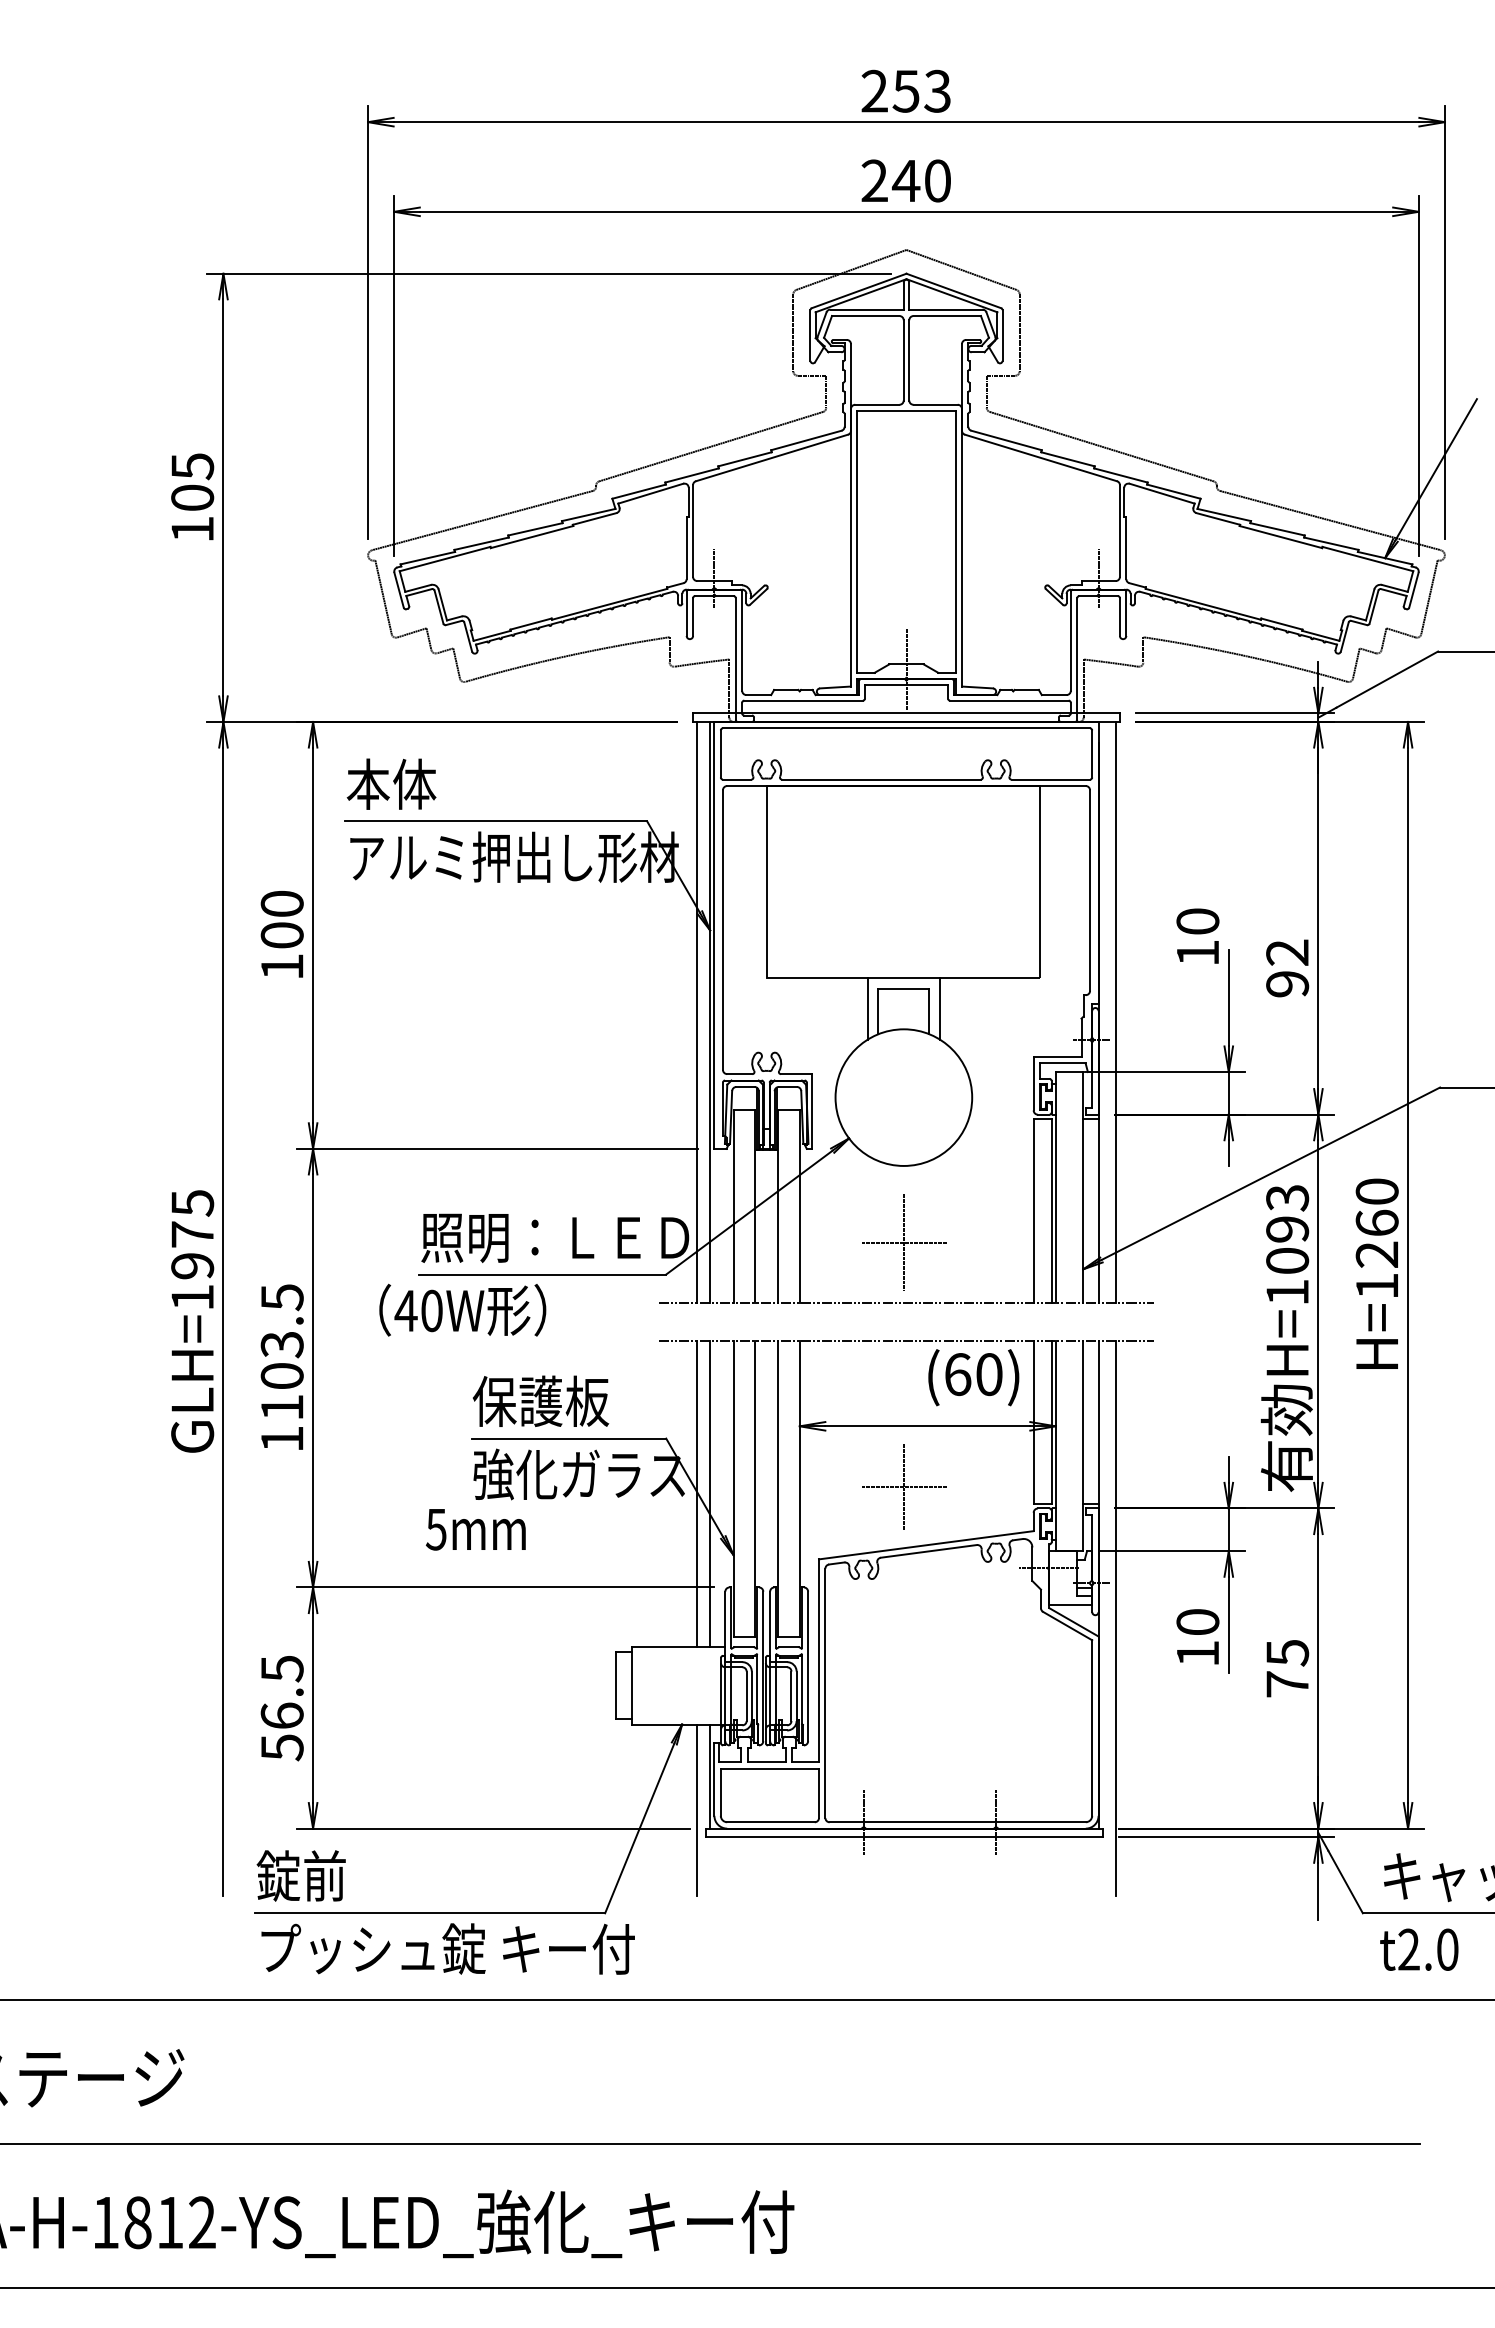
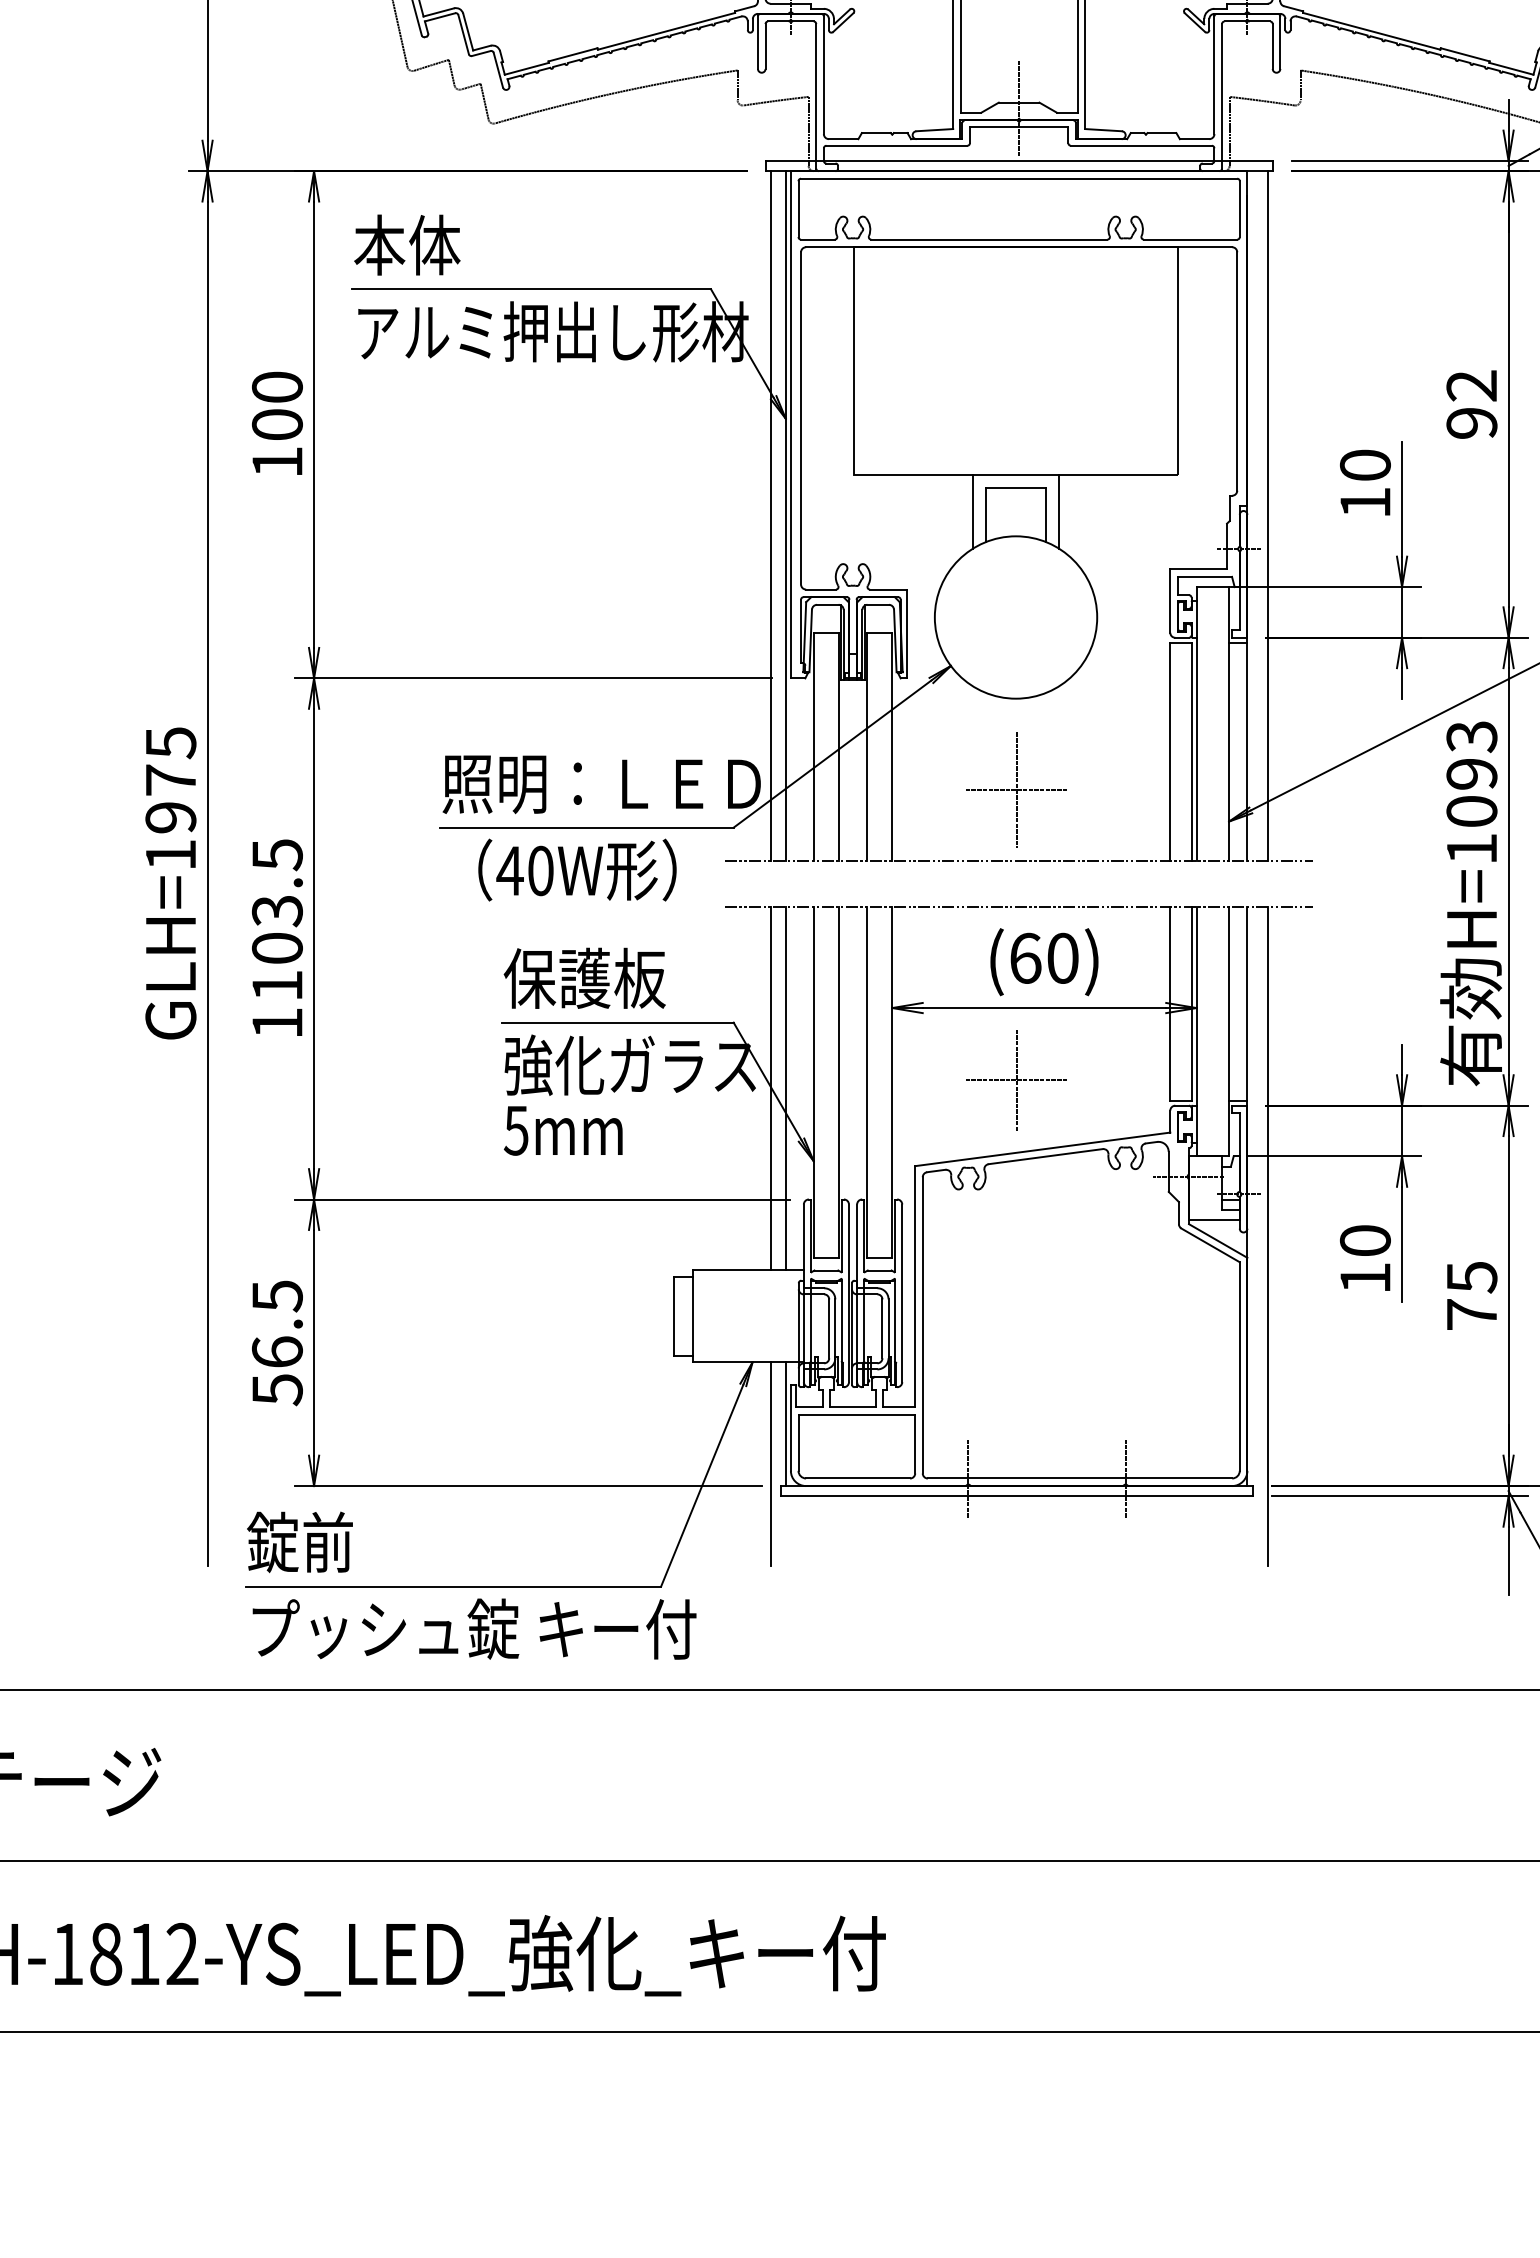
text: (1197, 935) -> (1364, 481), moved
text: (1287, 968) -> (1471, 404), moved
text: (462, 1309) -> (577, 869), moved
text: (973, 1377) -> (1044, 961), moved
text: (475, 1529) -> (562, 1130), moved

